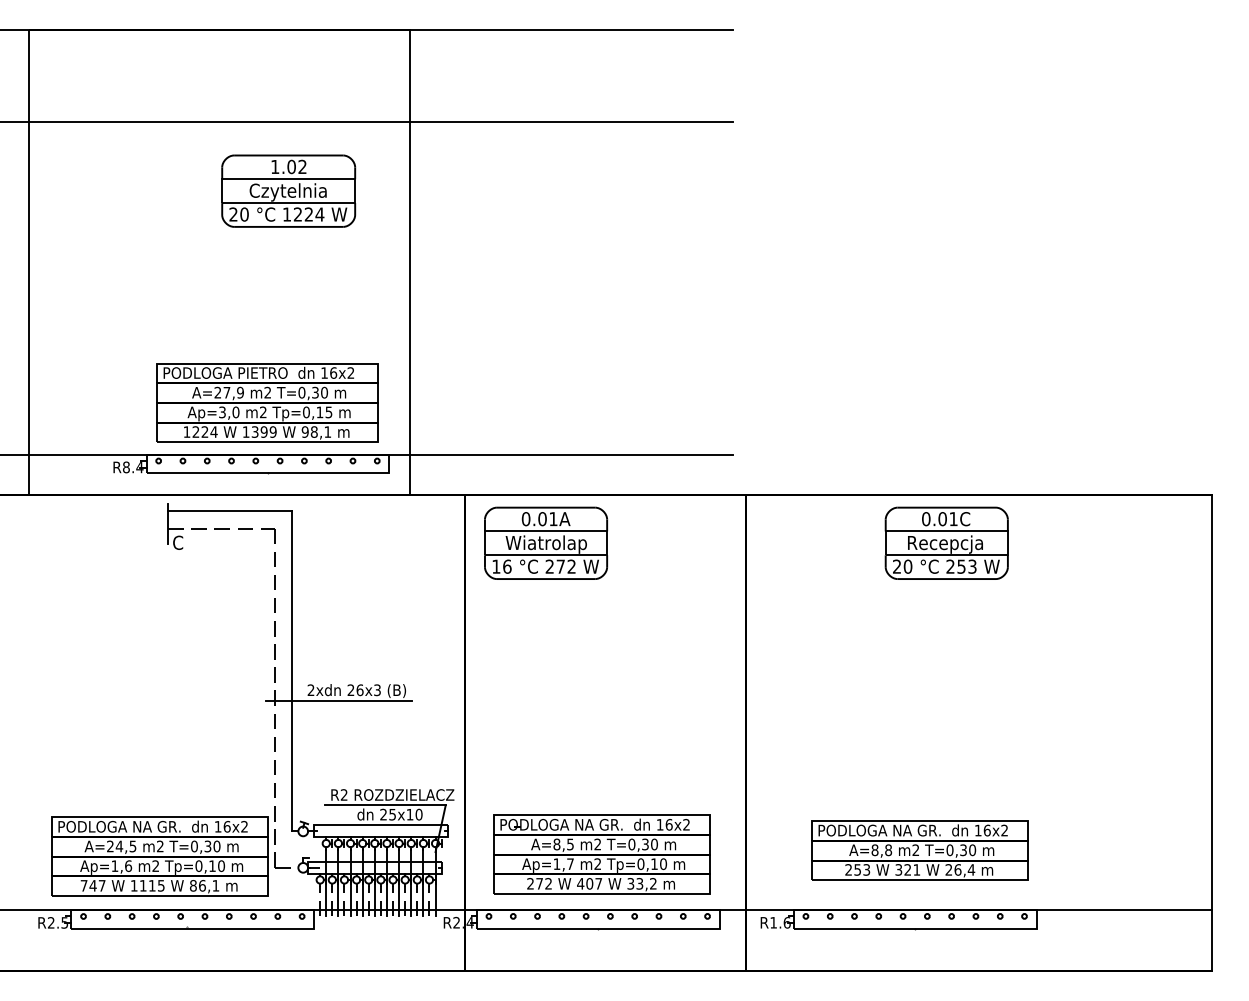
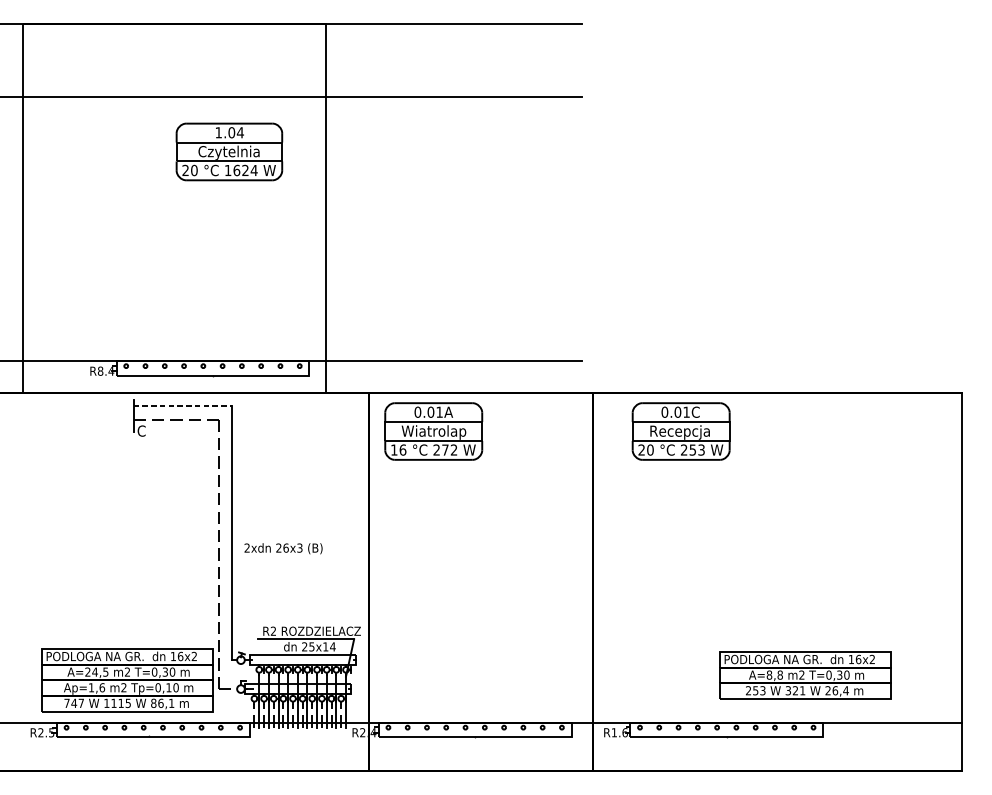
text: (302, 166) -> (240, 132), 1.02 -> 1.04
text: (297, 214) -> (236, 170), 1224 -> 1624
part: (267, 402) -> (212, 319), removed
line: (230, 510) -> (183, 405), solid -> dashed
part: (946, 542) -> (680, 430), moved
line: (338, 700) -> (268, 556), removed
text: (418, 814) -> (332, 646), 25x10 -> 25x14
part: (919, 850) -> (804, 675), moved
part: (601, 854) -> (477, 678), removed

